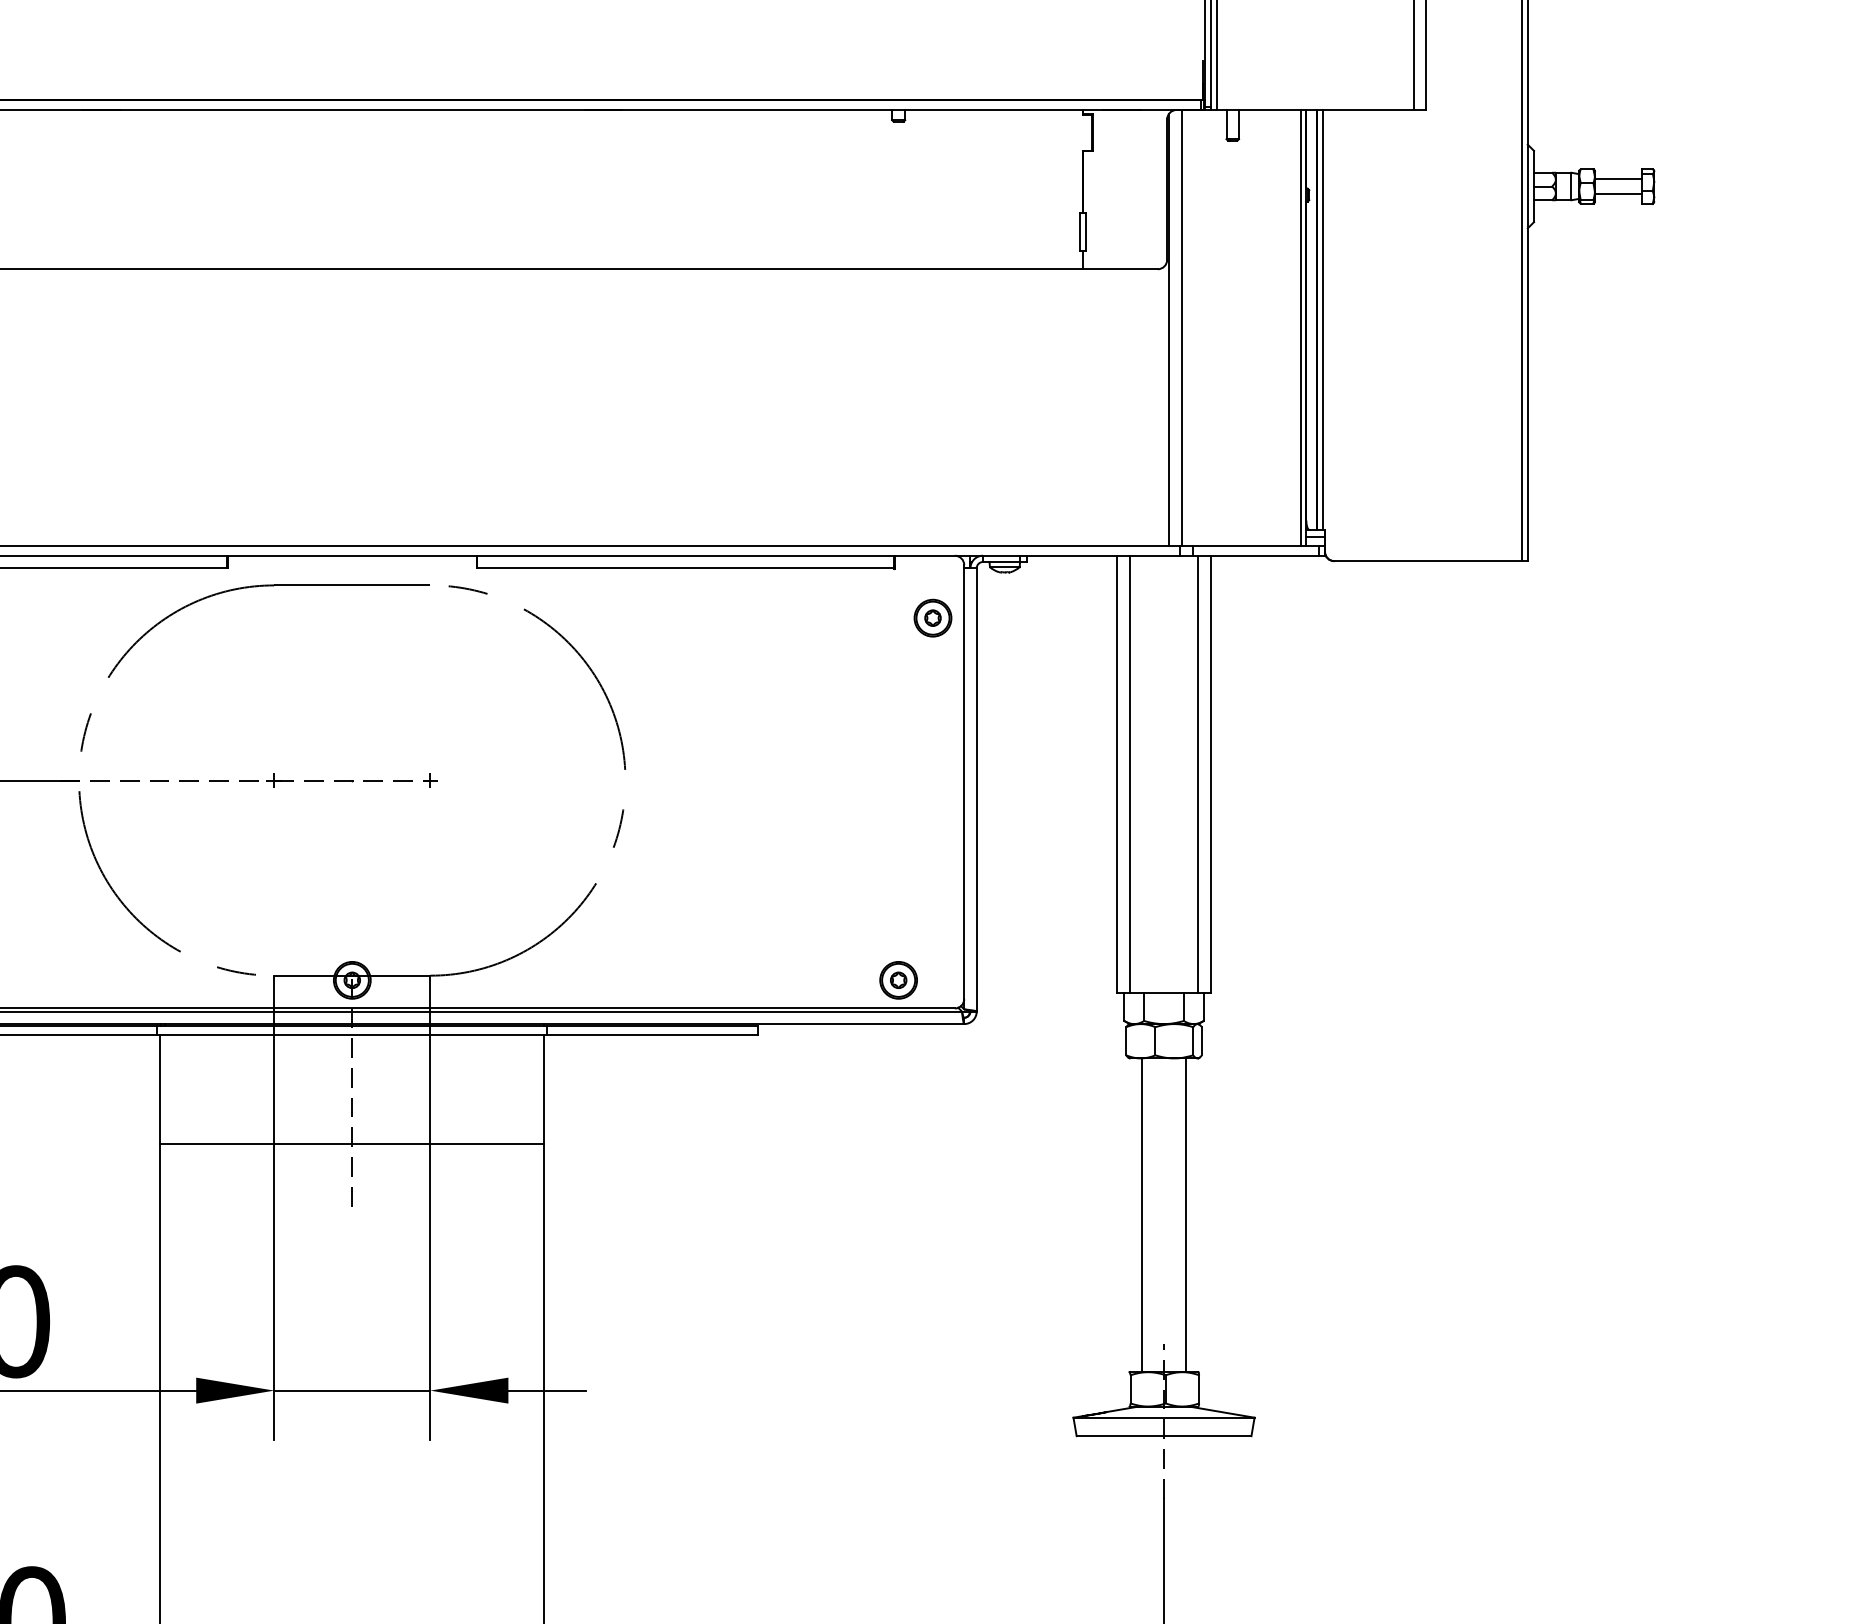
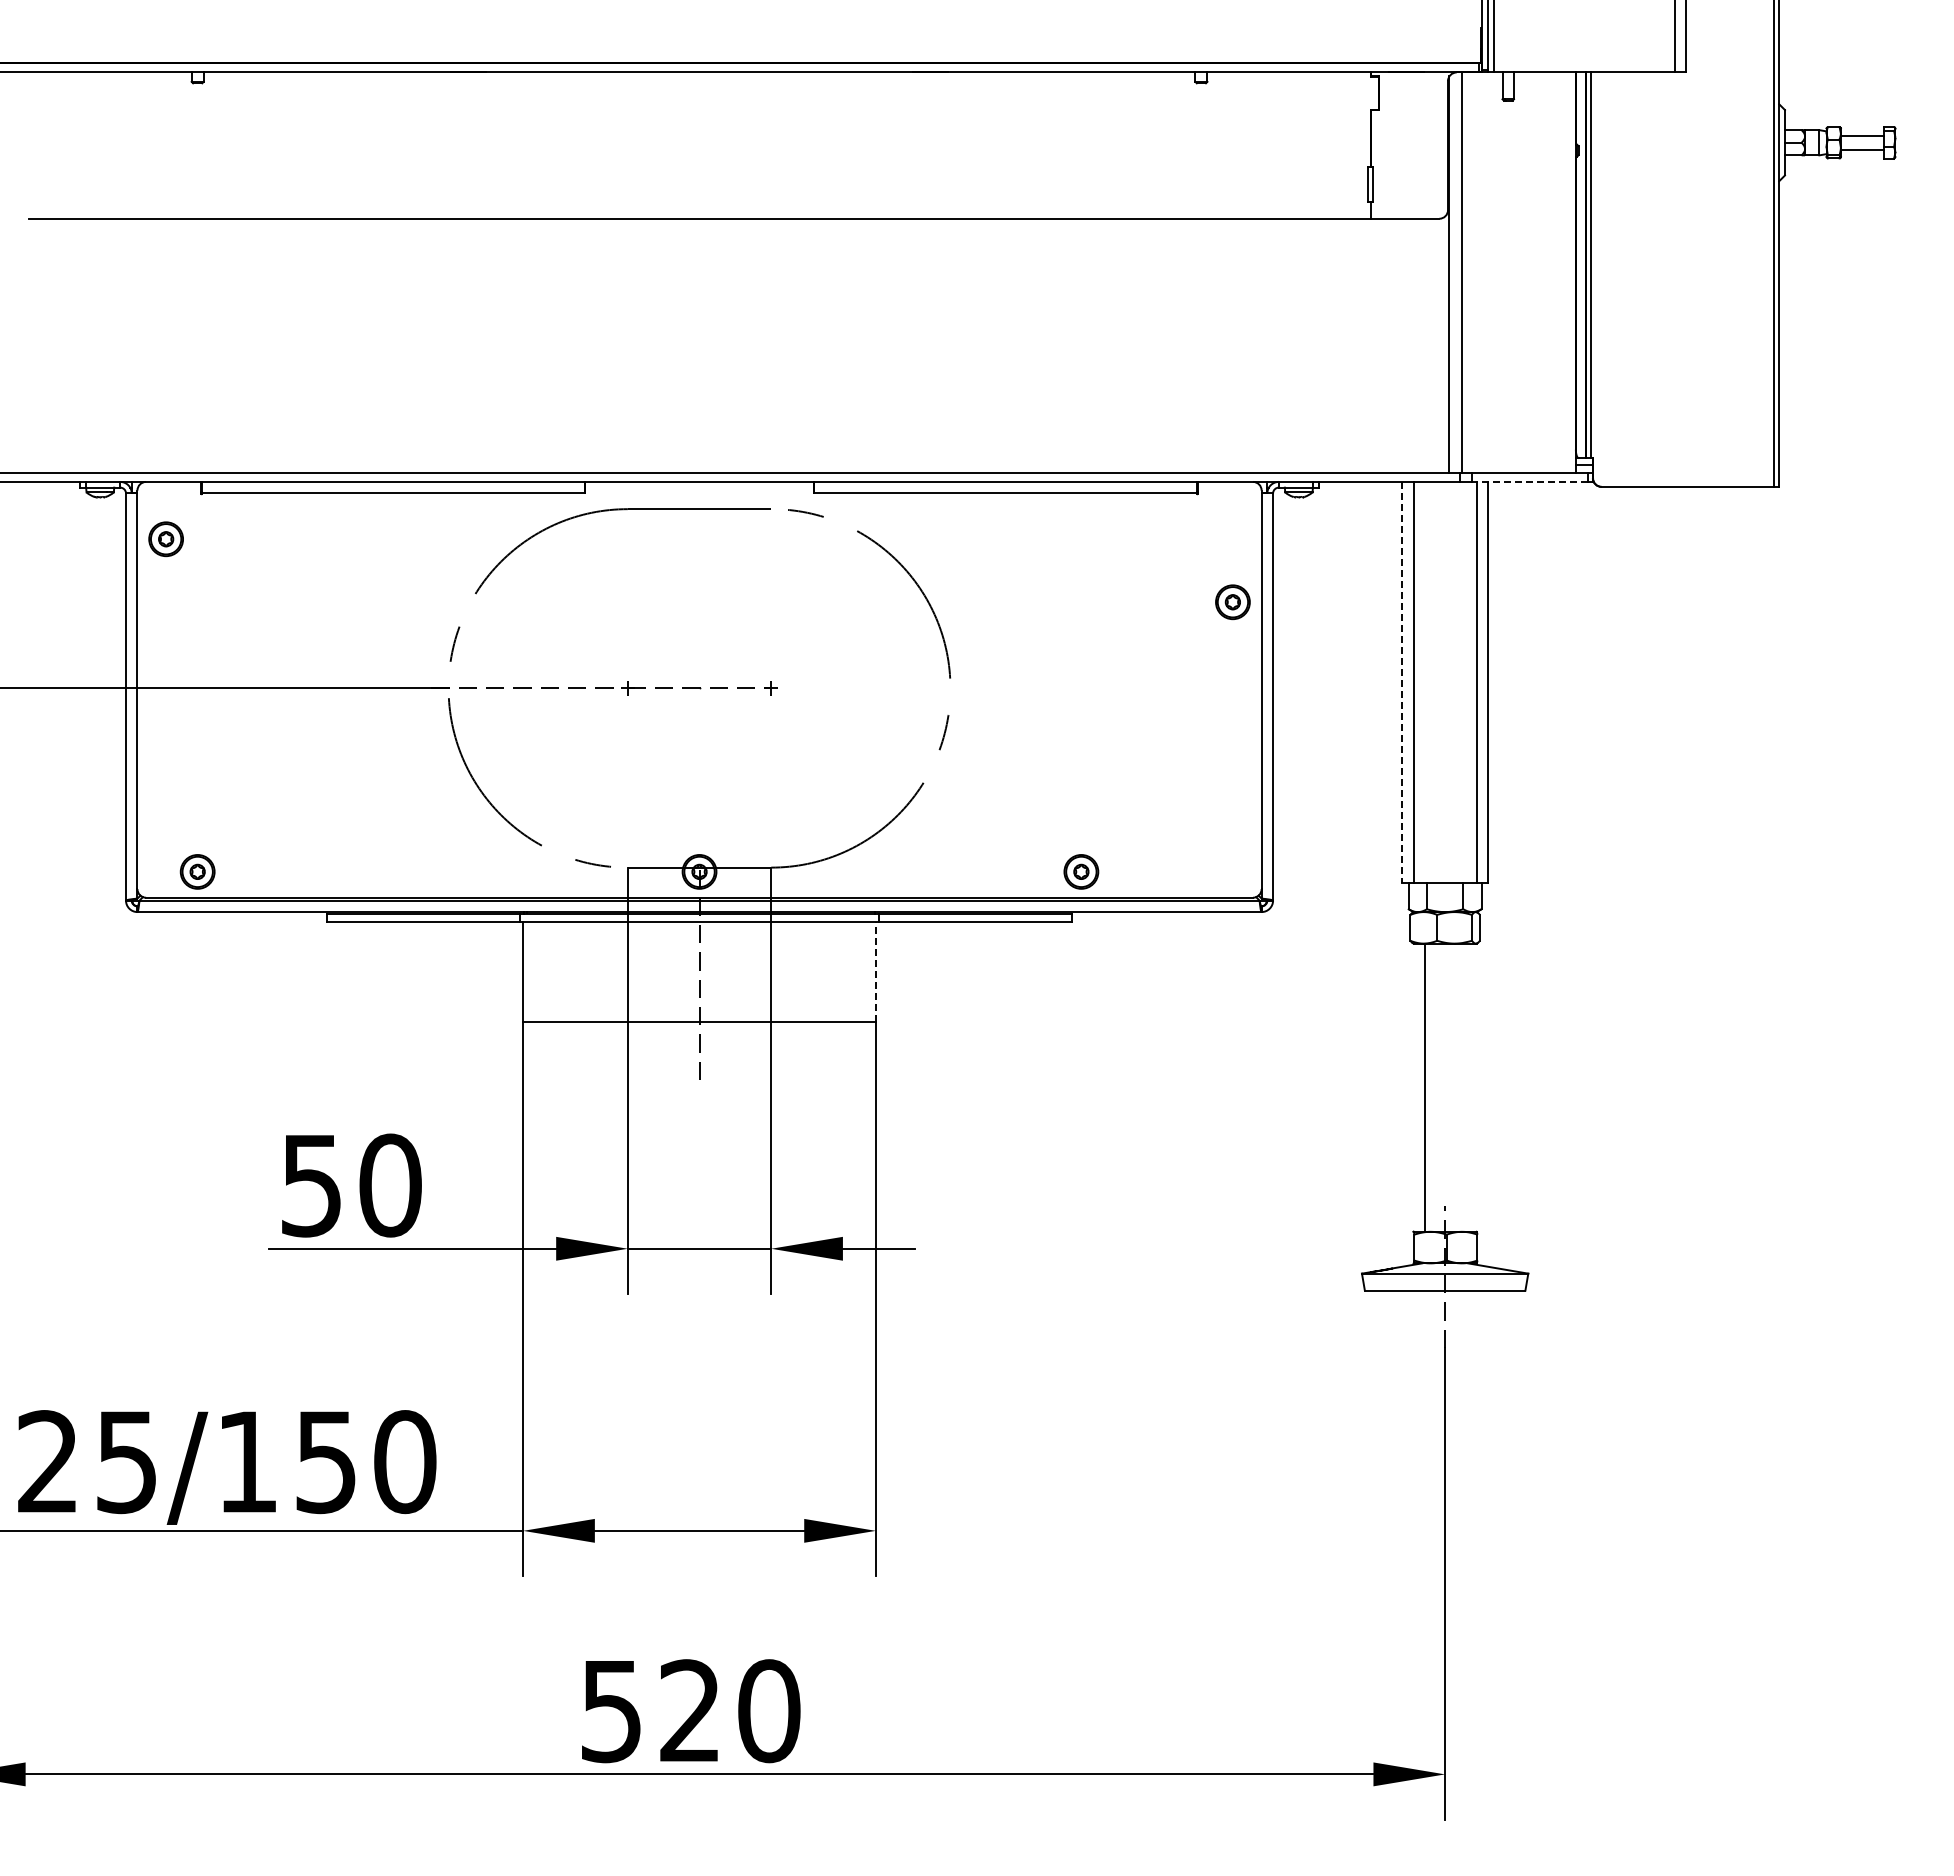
line: (1300, 327) -> (1570, 272), removed
line: (1255, 555) -> (1529, 481), solid -> dashed
part: (932, 618) -> (1232, 602), moved
line: (1117, 774) -> (1402, 682), solid -> dashed
part: (898, 979) -> (1081, 871), moved
line: (543, 1088) -> (875, 971), solid -> dashed
line: (1186, 1215) -> (1465, 1087), removed

